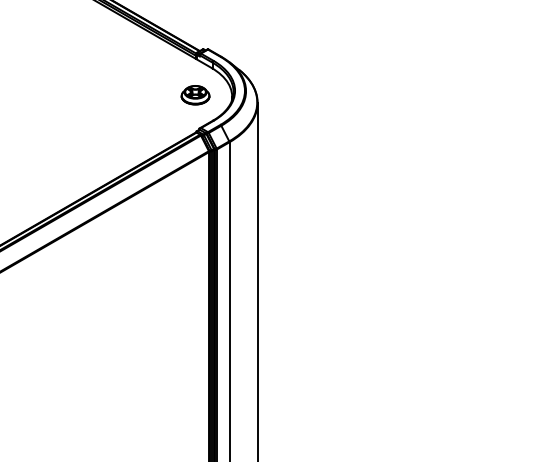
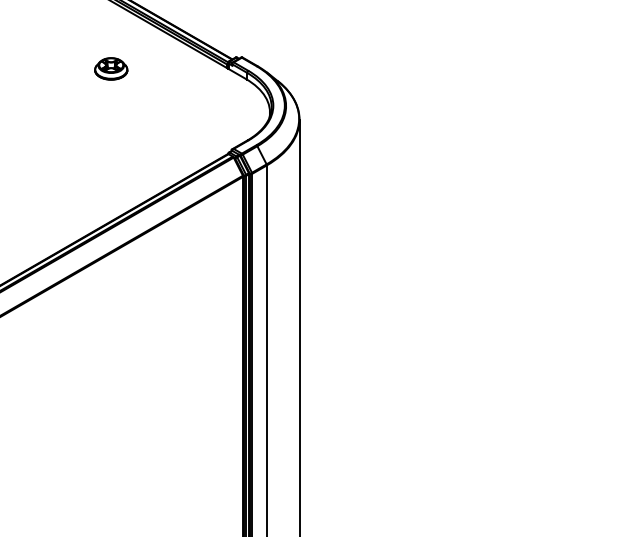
part: (195, 95) -> (111, 69), moved

